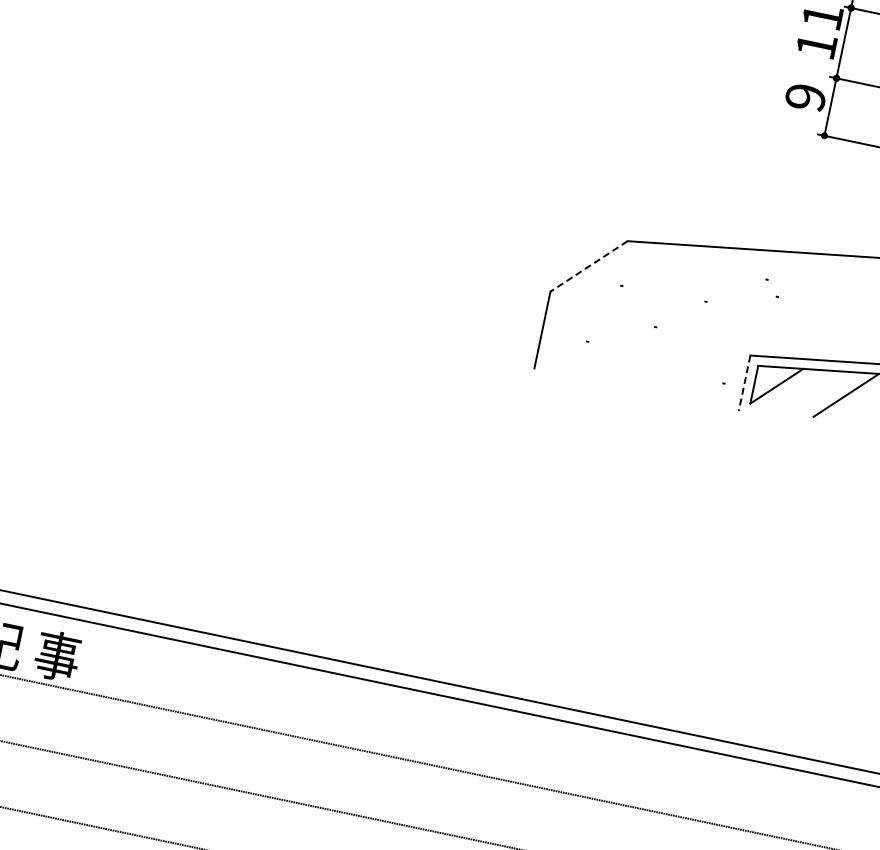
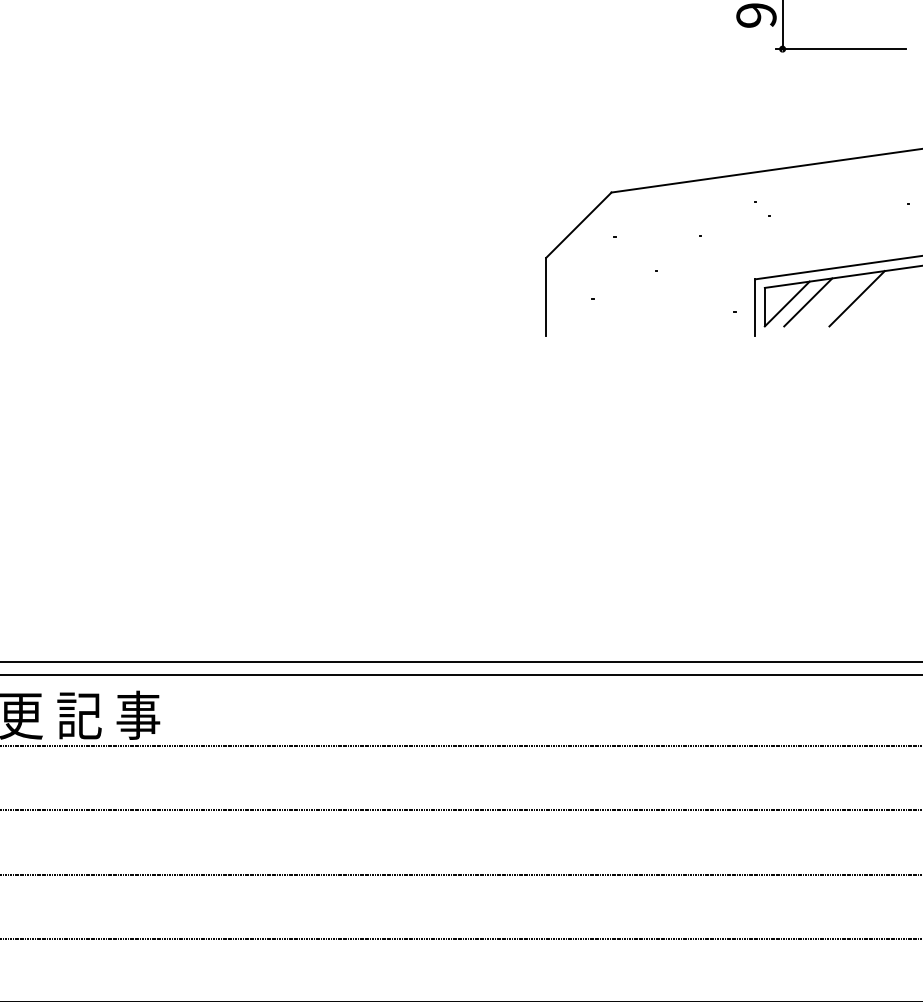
line: (588, 266) -> (578, 225), dashed -> solid
line: (744, 384) -> (755, 308), dashed -> solid
line: (797, 389) -> (808, 302), added

